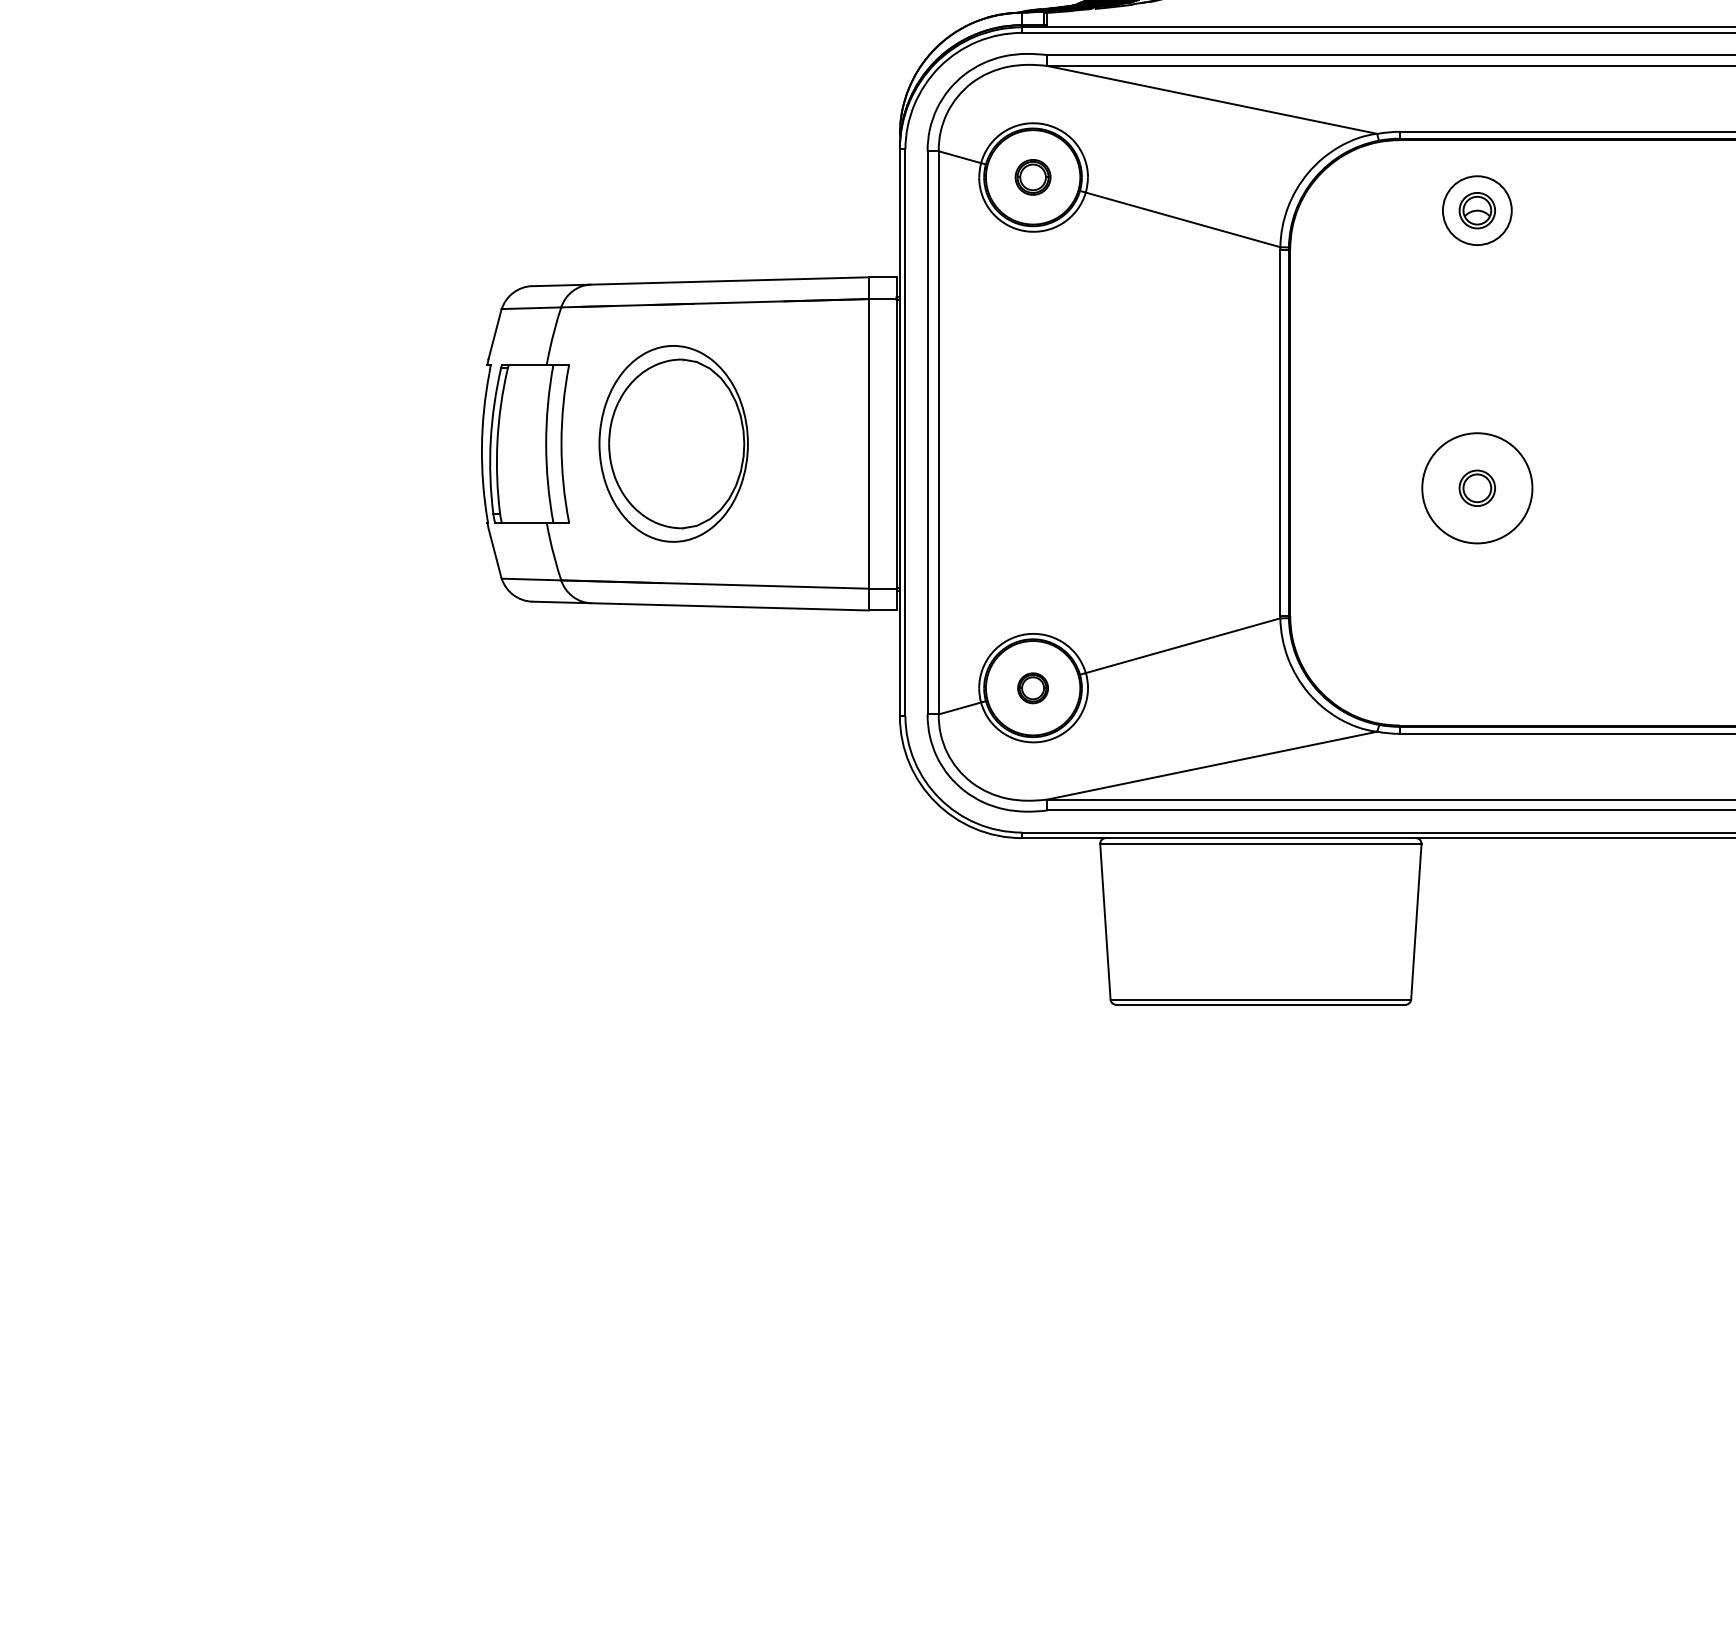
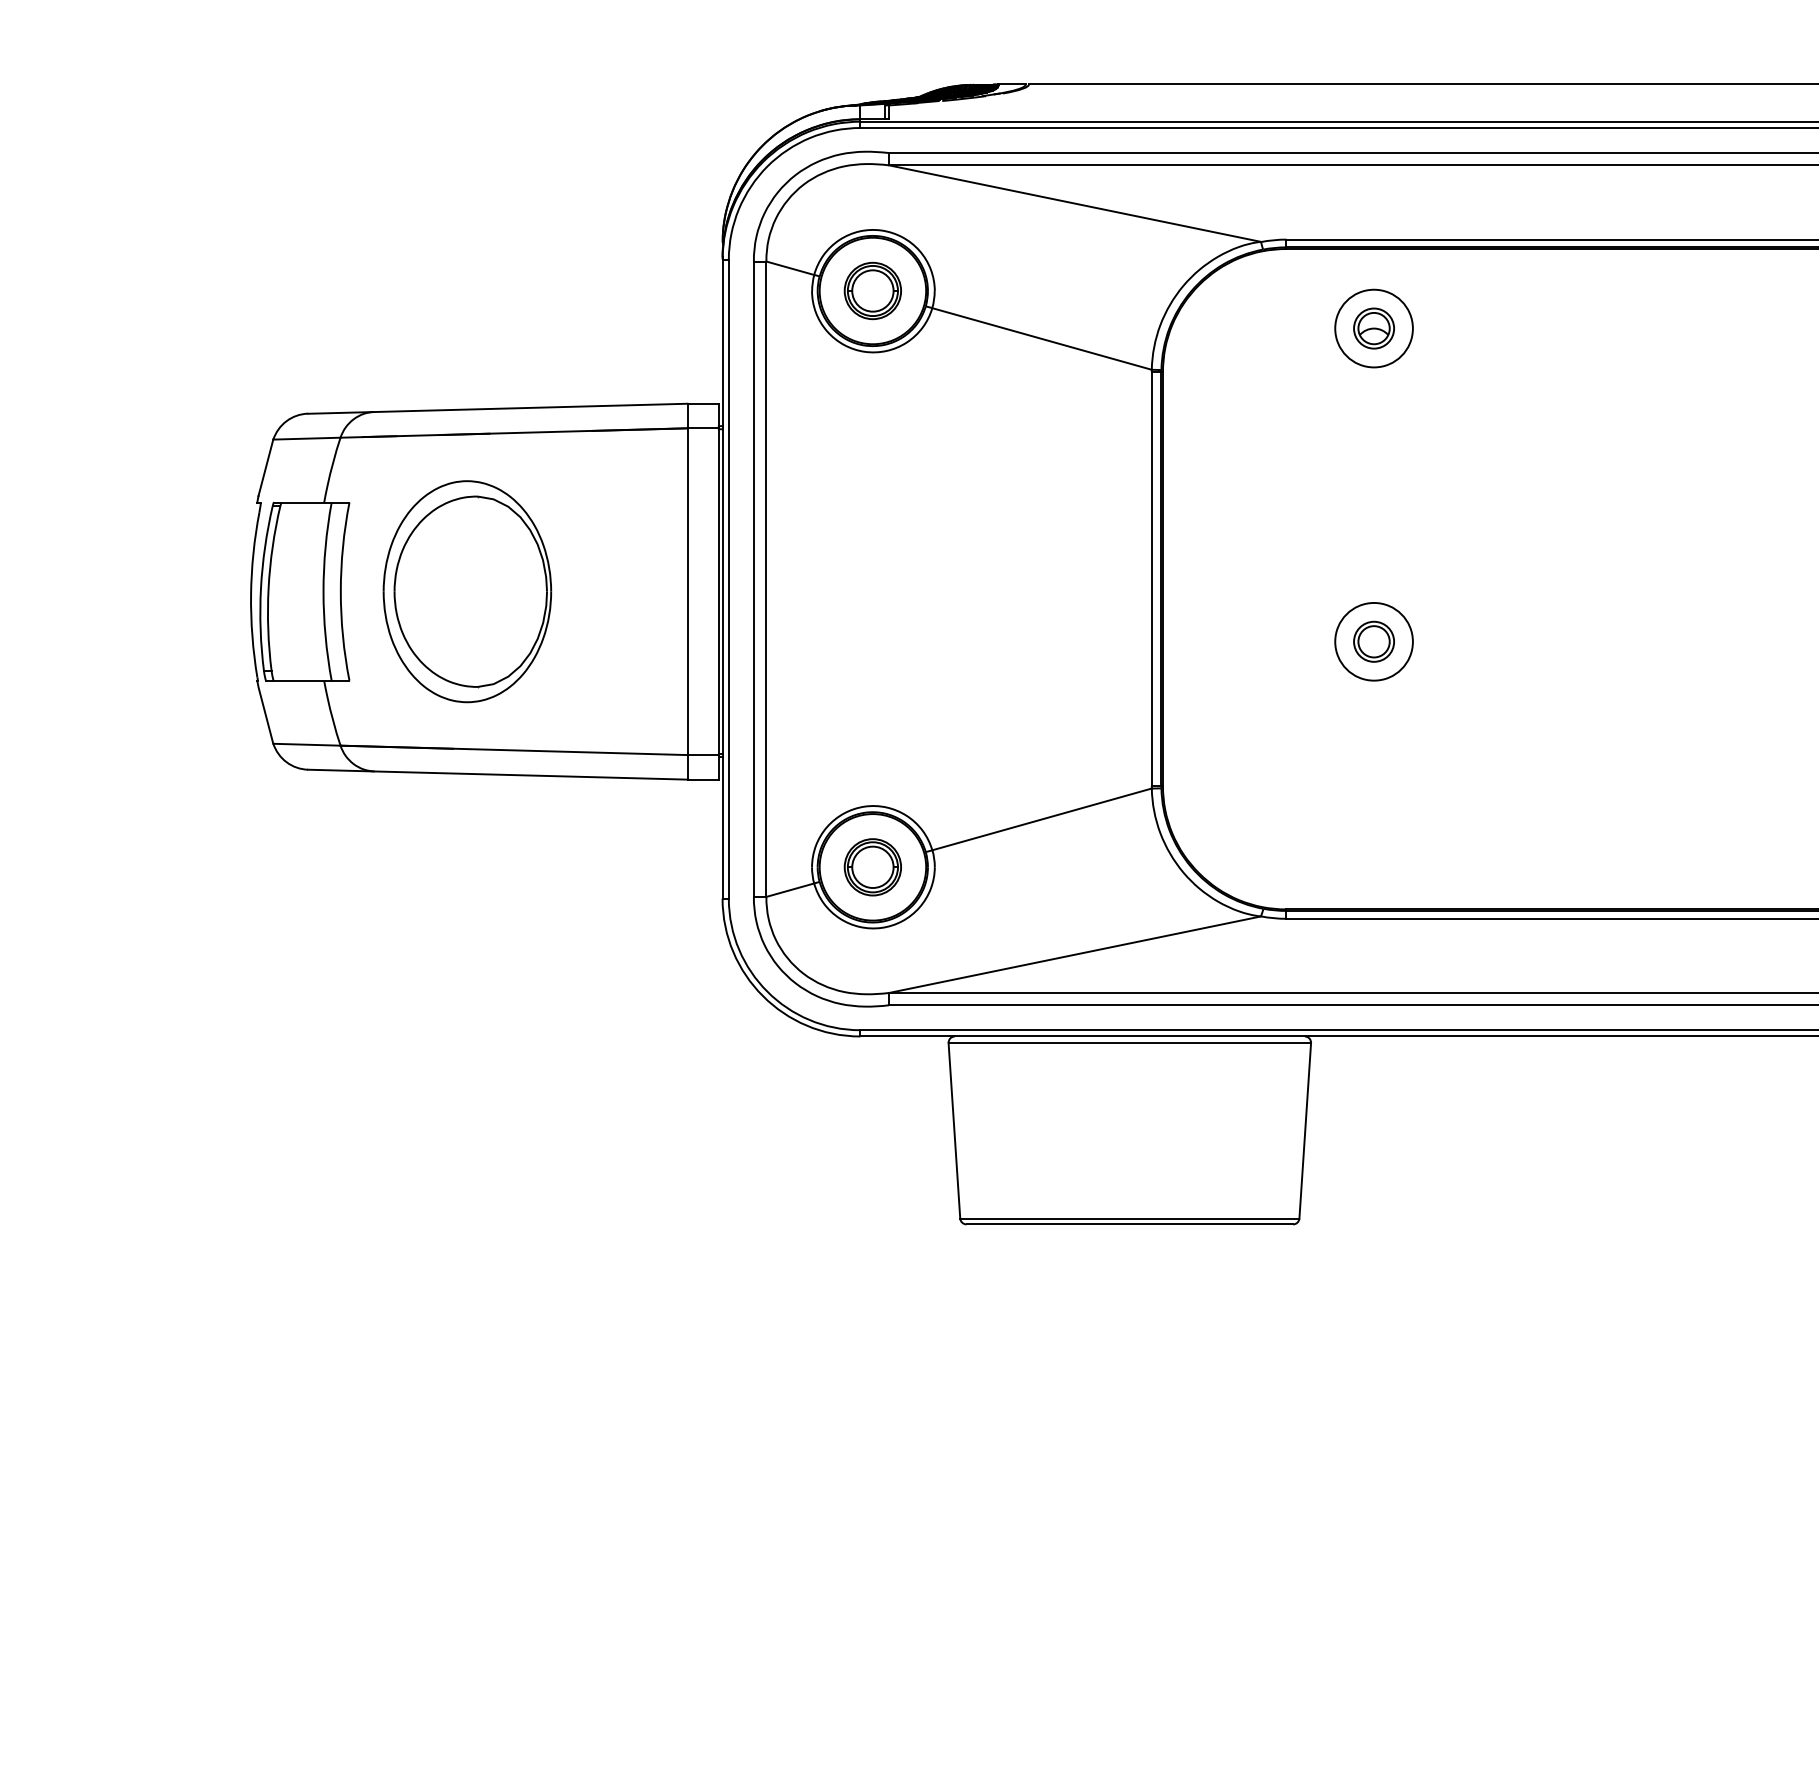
part: (1032, 177) -> (872, 291), size x1.43
circle: (1476, 487) -> (1373, 640), size x0.62
part: (1032, 688) -> (872, 867), size x1.67

